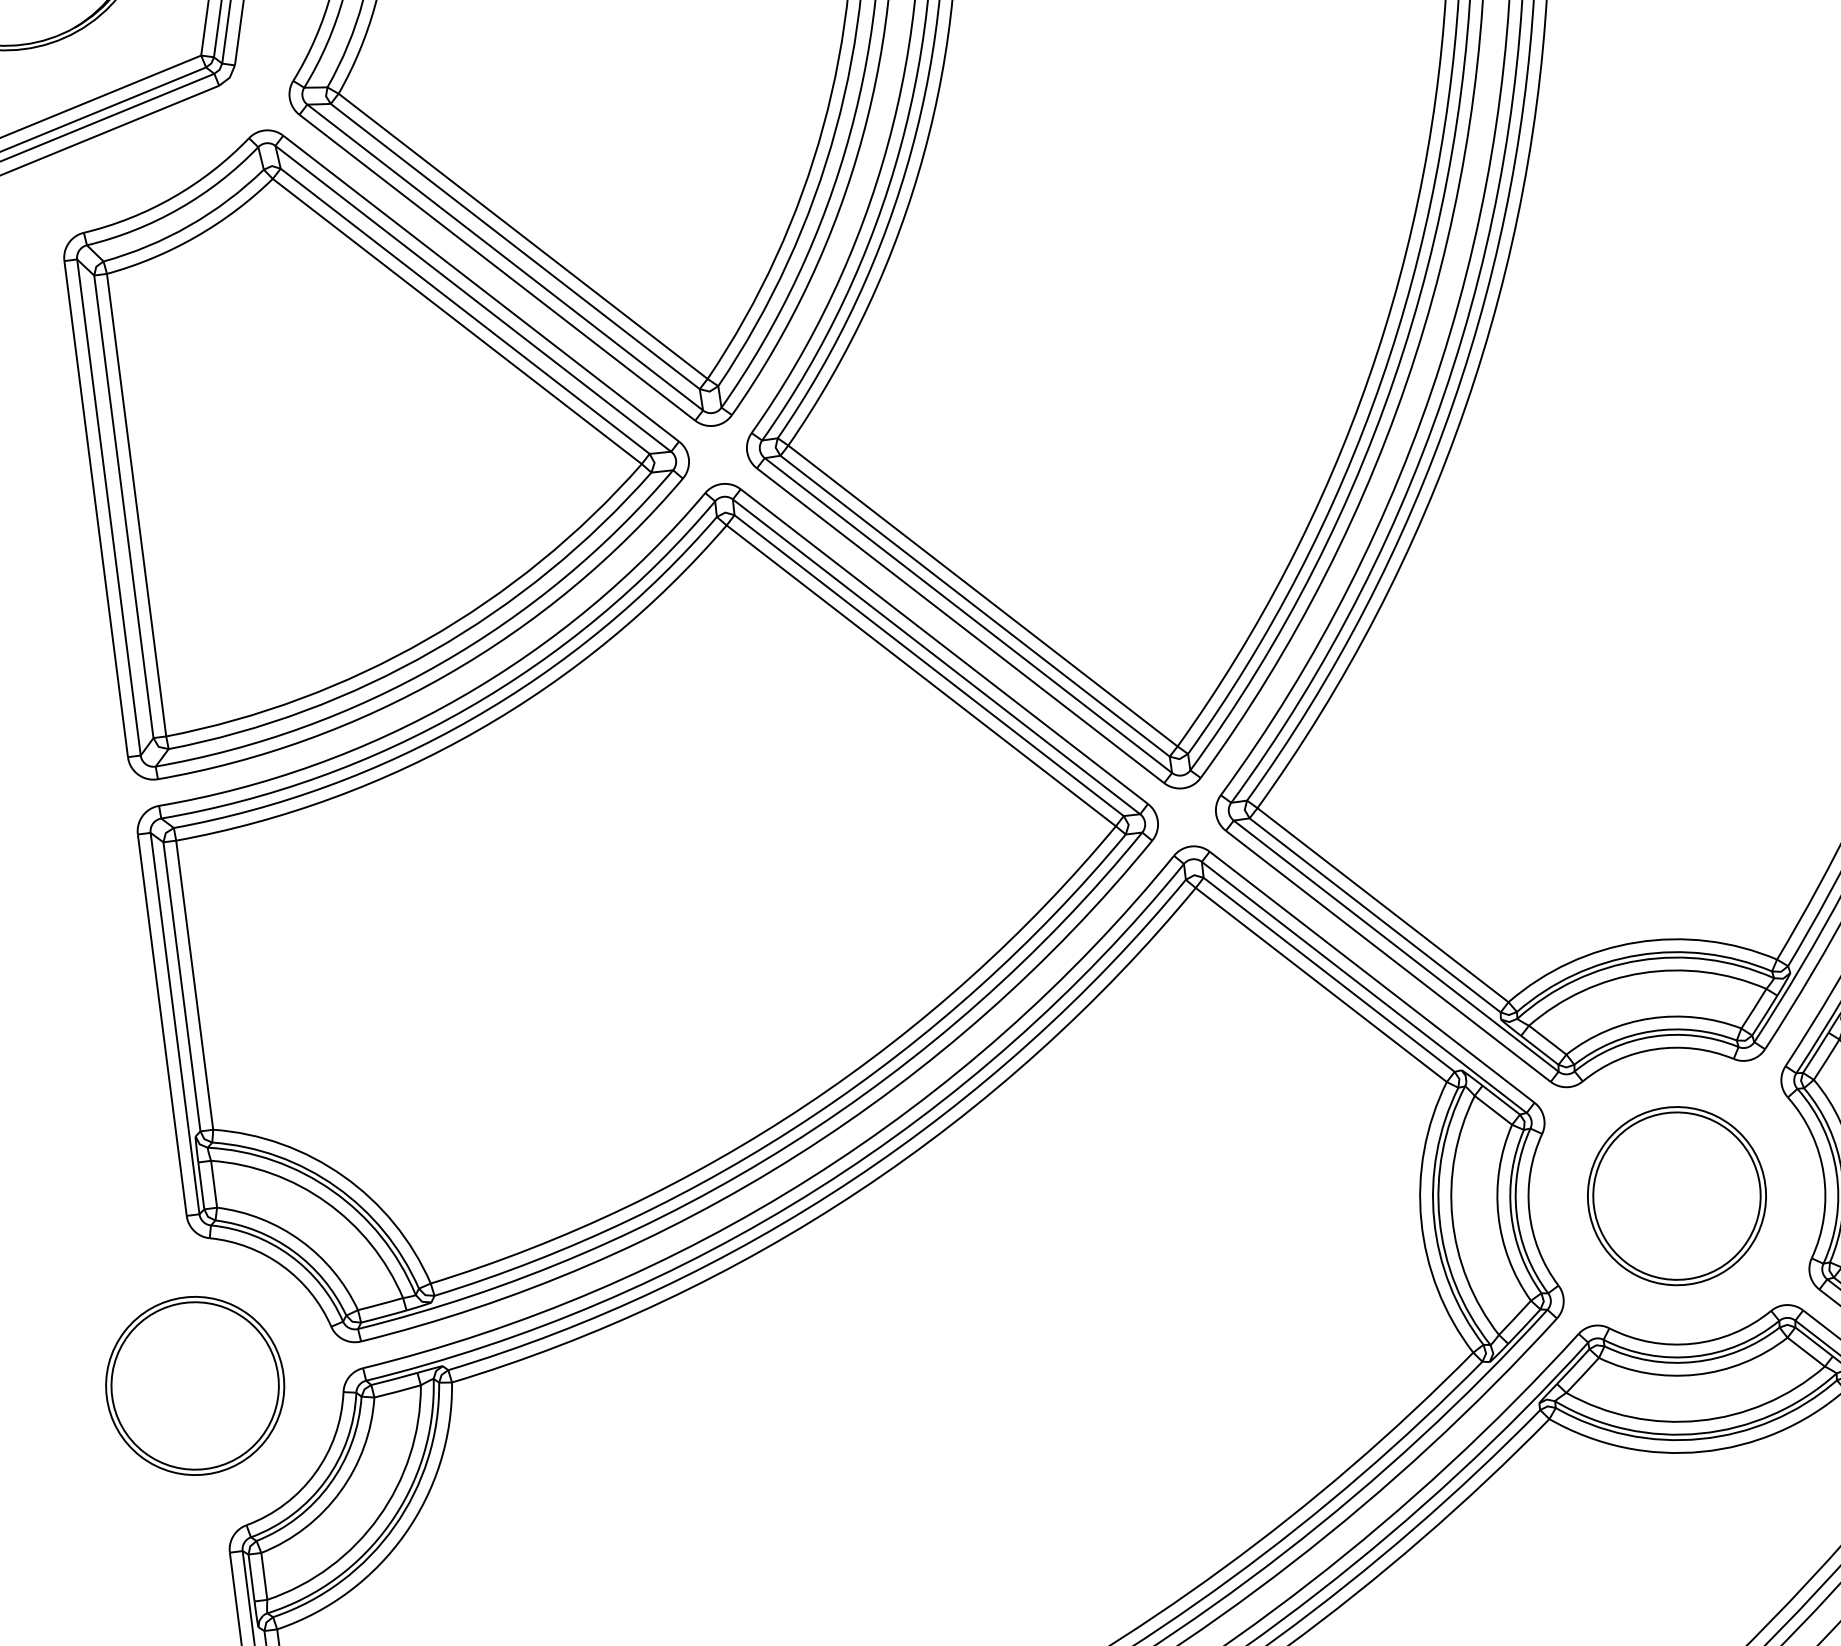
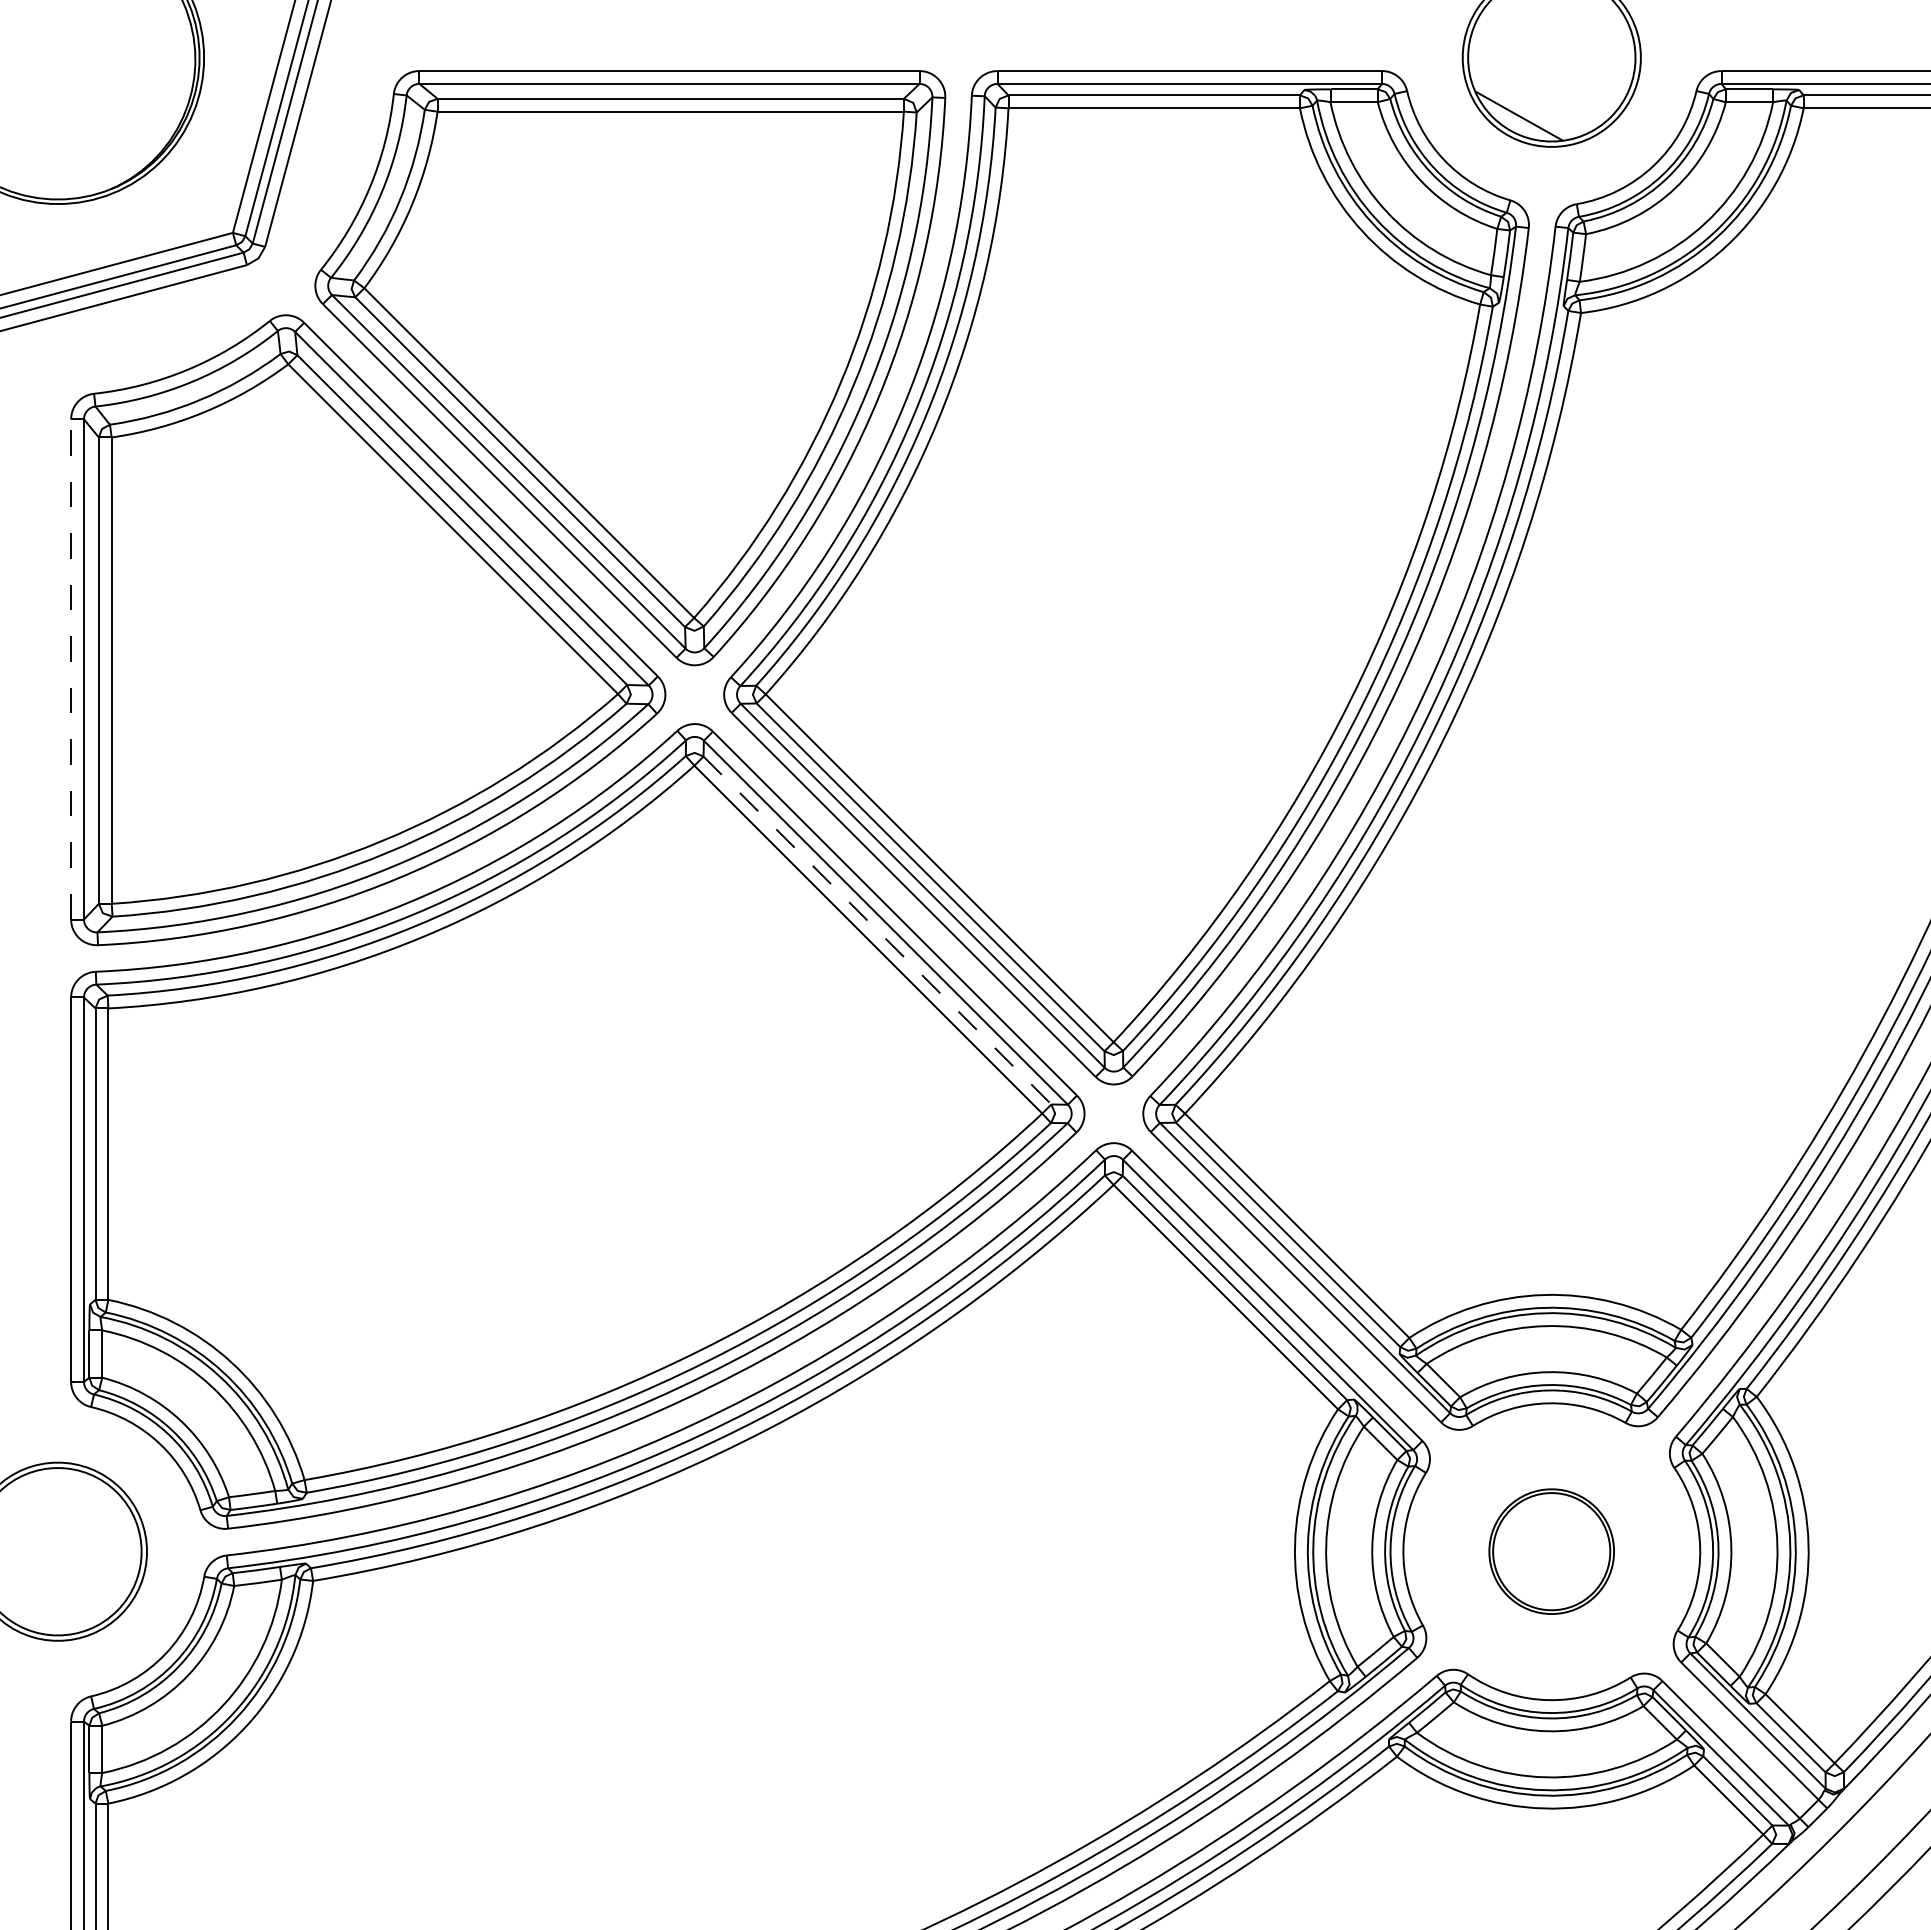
line: (96, 508) -> (71, 668), solid -> dashed
line: (929, 665) -> (877, 930), solid -> dashed
part: (1676, 1195) -> (1551, 1551), size x0.7

